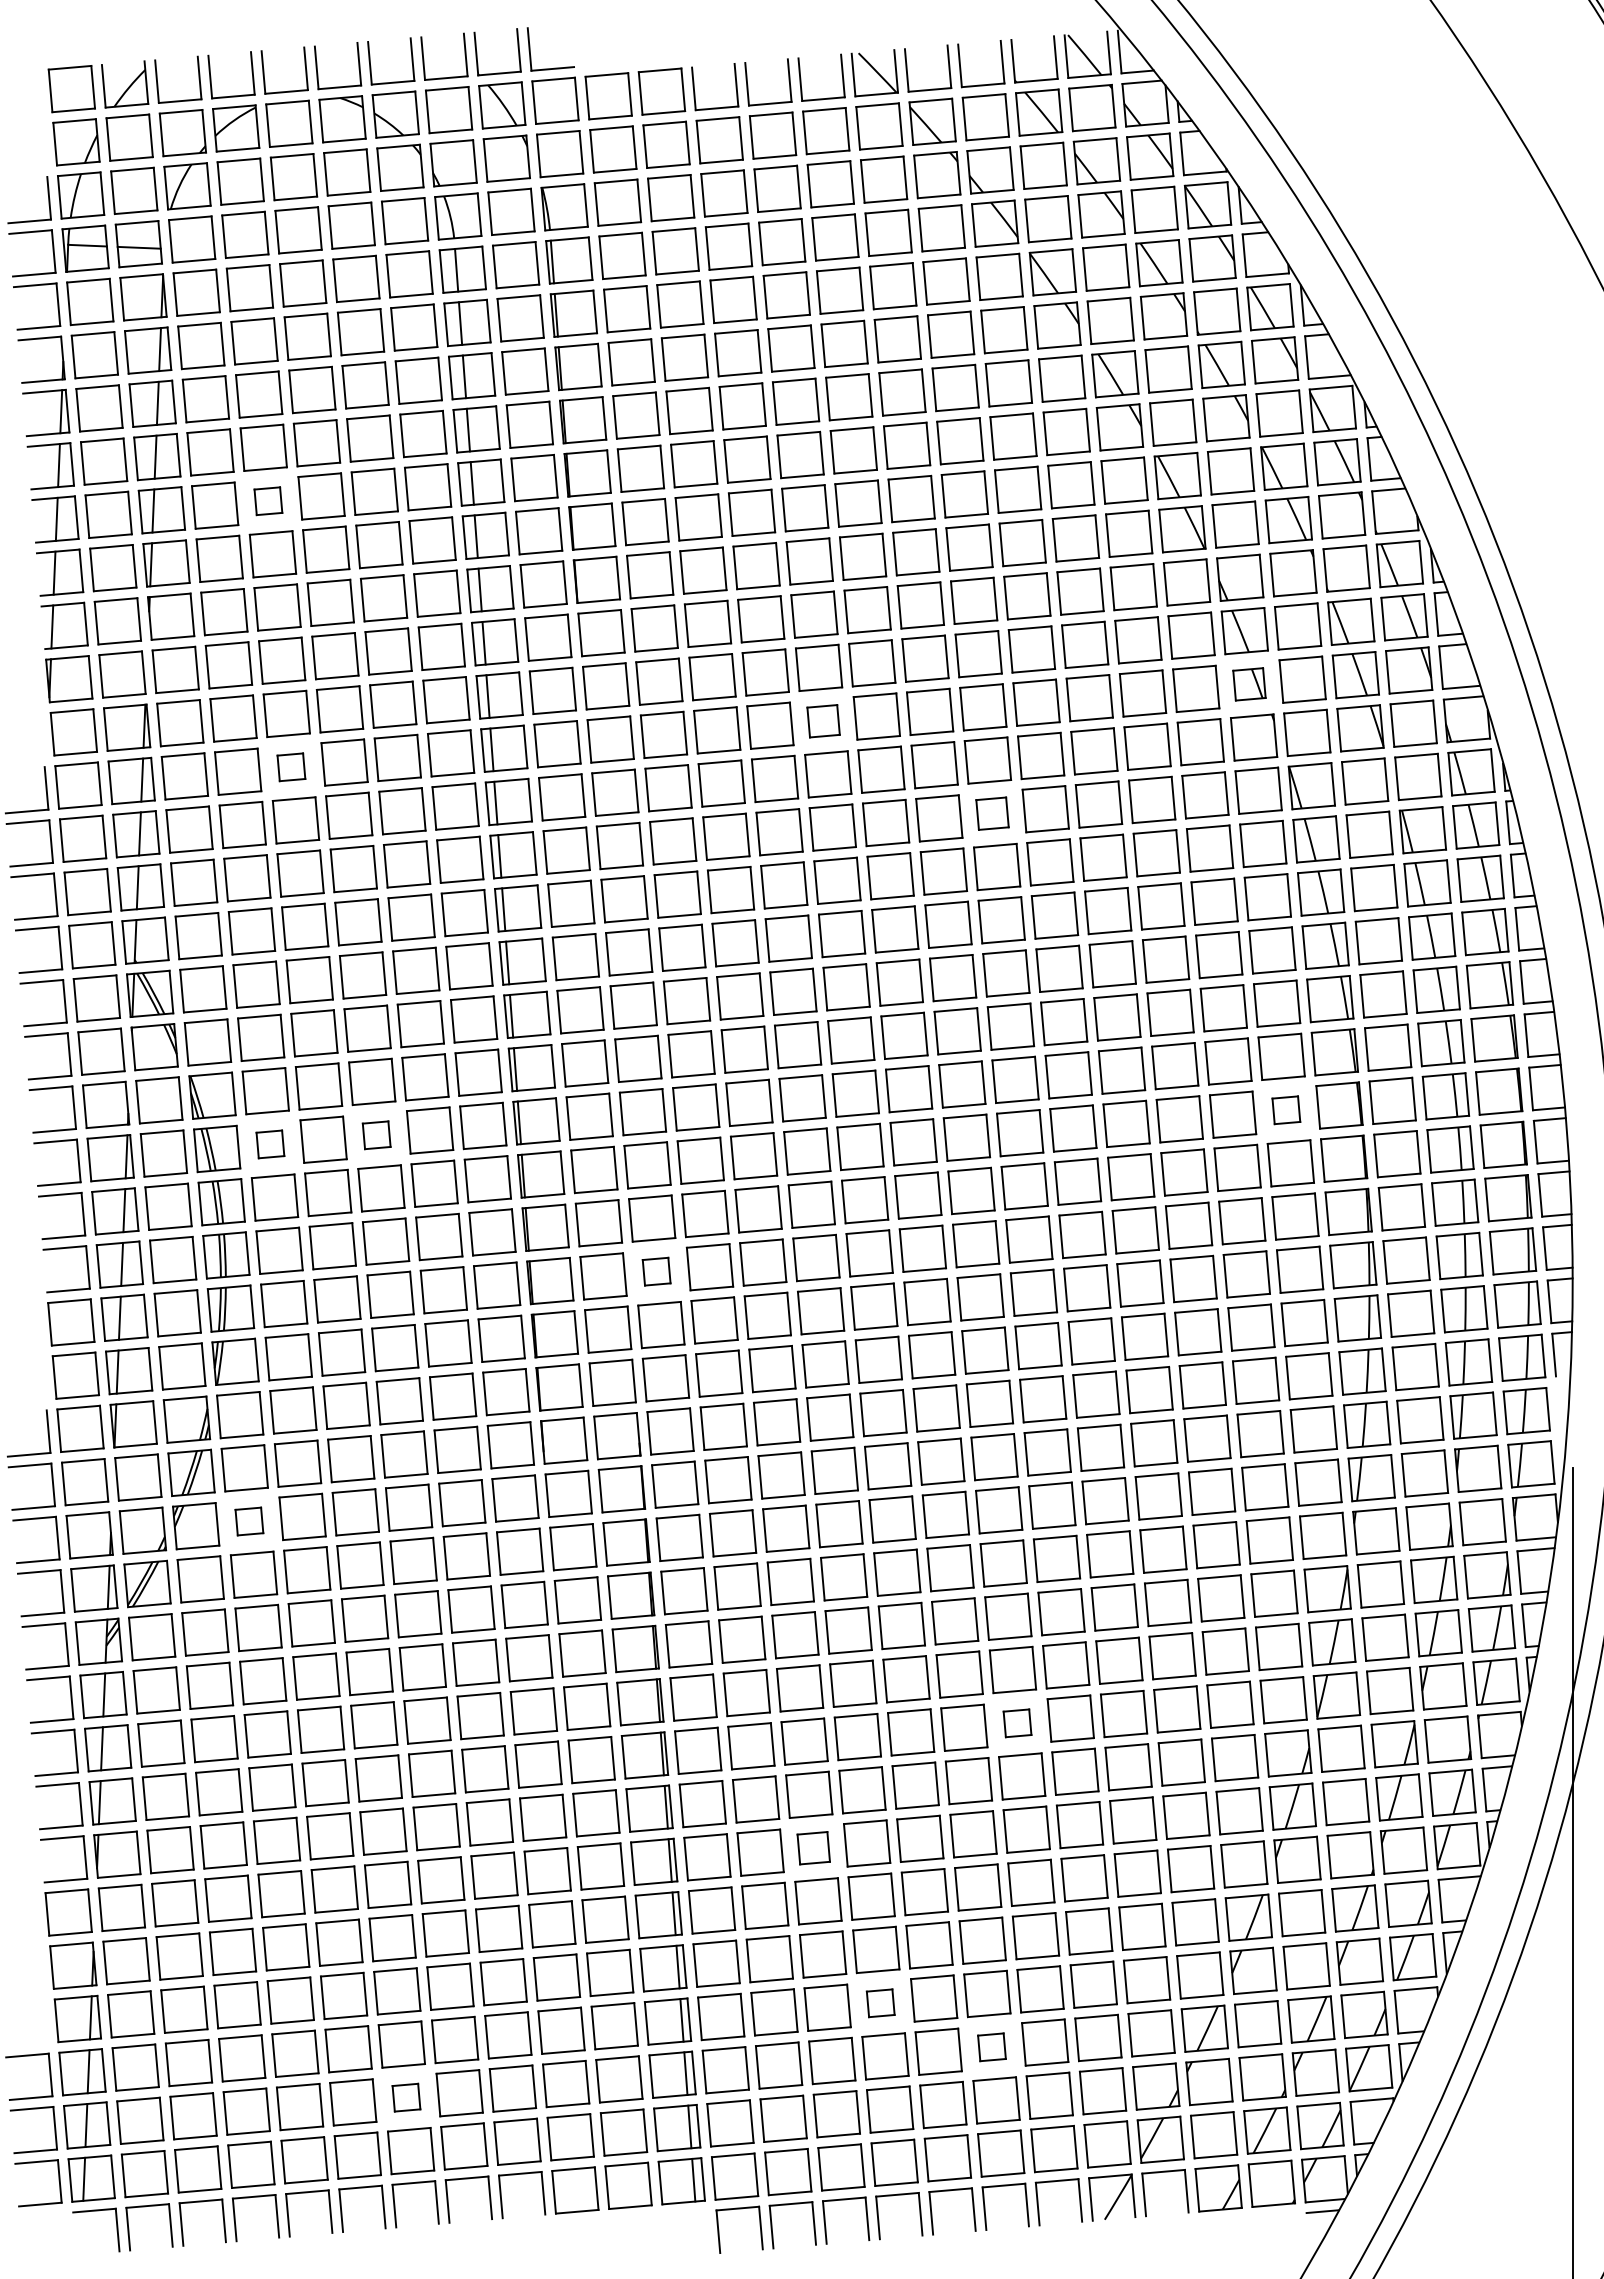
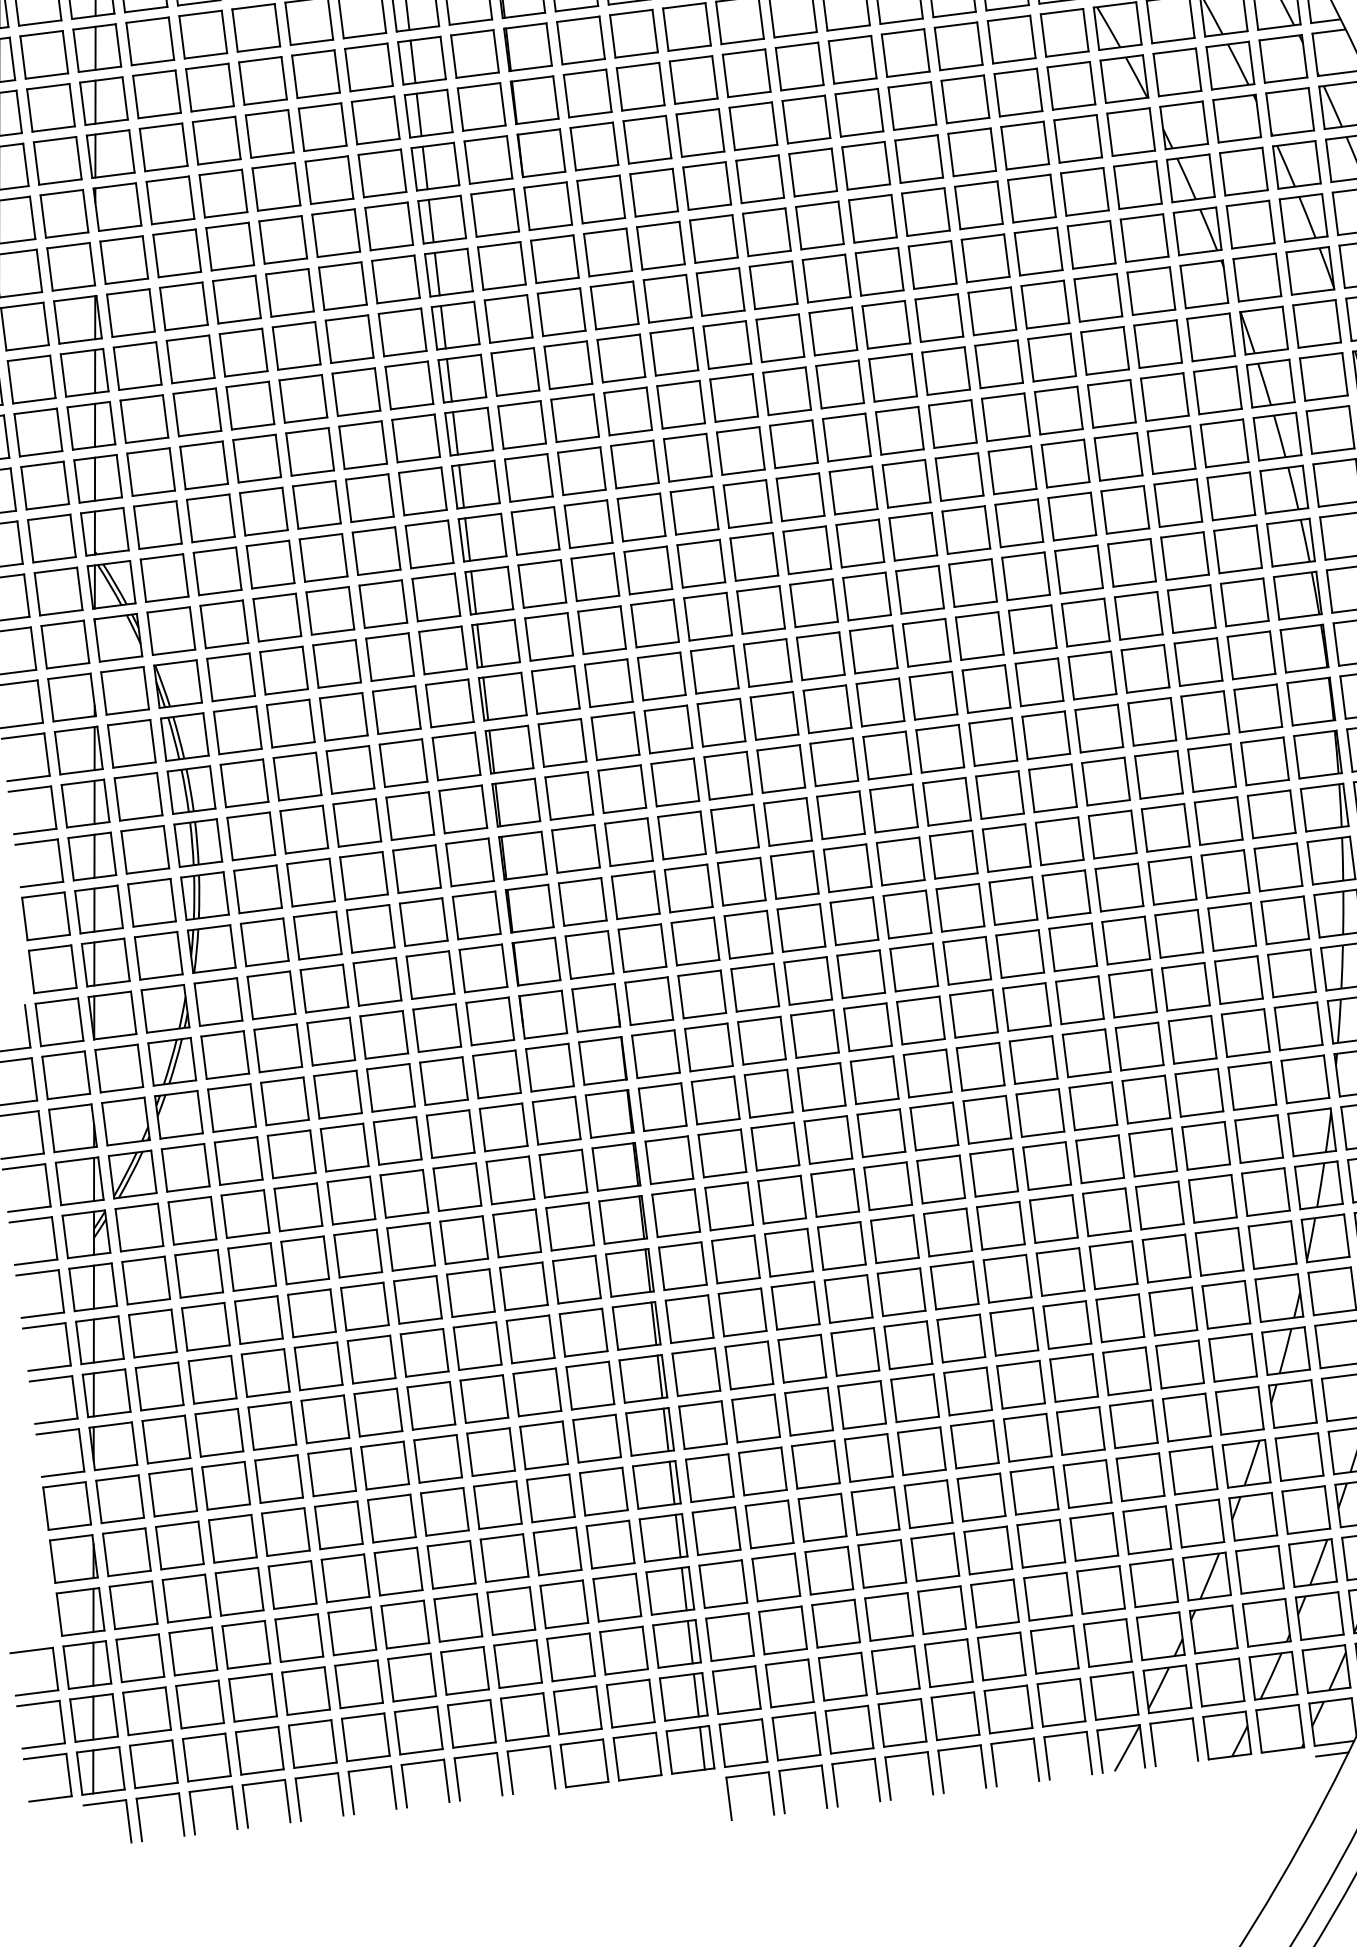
part: (268, 501) -> (210, 88), size x1.67
part: (1249, 684) -> (1197, 231), size x1.43
part: (823, 721) -> (773, 285), size x1.43
part: (291, 767) -> (243, 352), size x1.67
part: (992, 813) -> (946, 370), size x1.43
part: (1286, 1110) -> (1251, 655), size x1.67
part: (376, 1135) -> (343, 717), size x1.67
part: (270, 1144) -> (237, 730), size x1.67
part: (656, 1271) -> (628, 841), size x1.67
part: (249, 1521) -> (232, 1108), size x1.67
part: (1017, 1723) -> (1007, 1279), size x1.67
part: (813, 1848) -> (808, 1412), size x1.43
part: (880, 2003) -> (881, 1564), size x1.67
part: (991, 2047) -> (994, 1603), size x1.67
part: (406, 2097) -> (412, 1677), size x1.67

